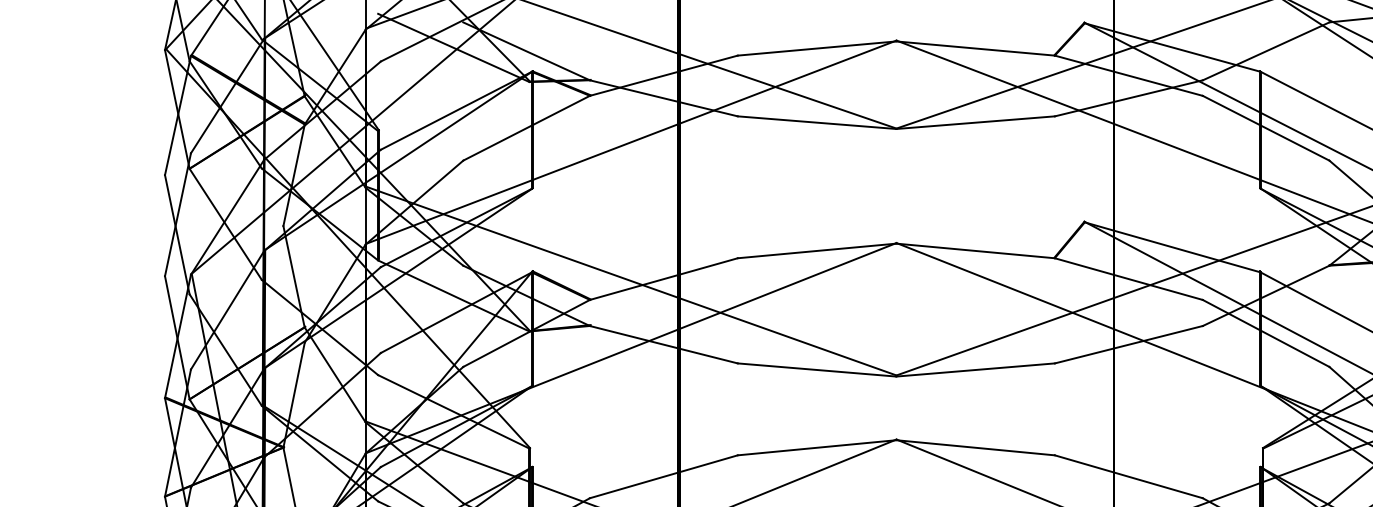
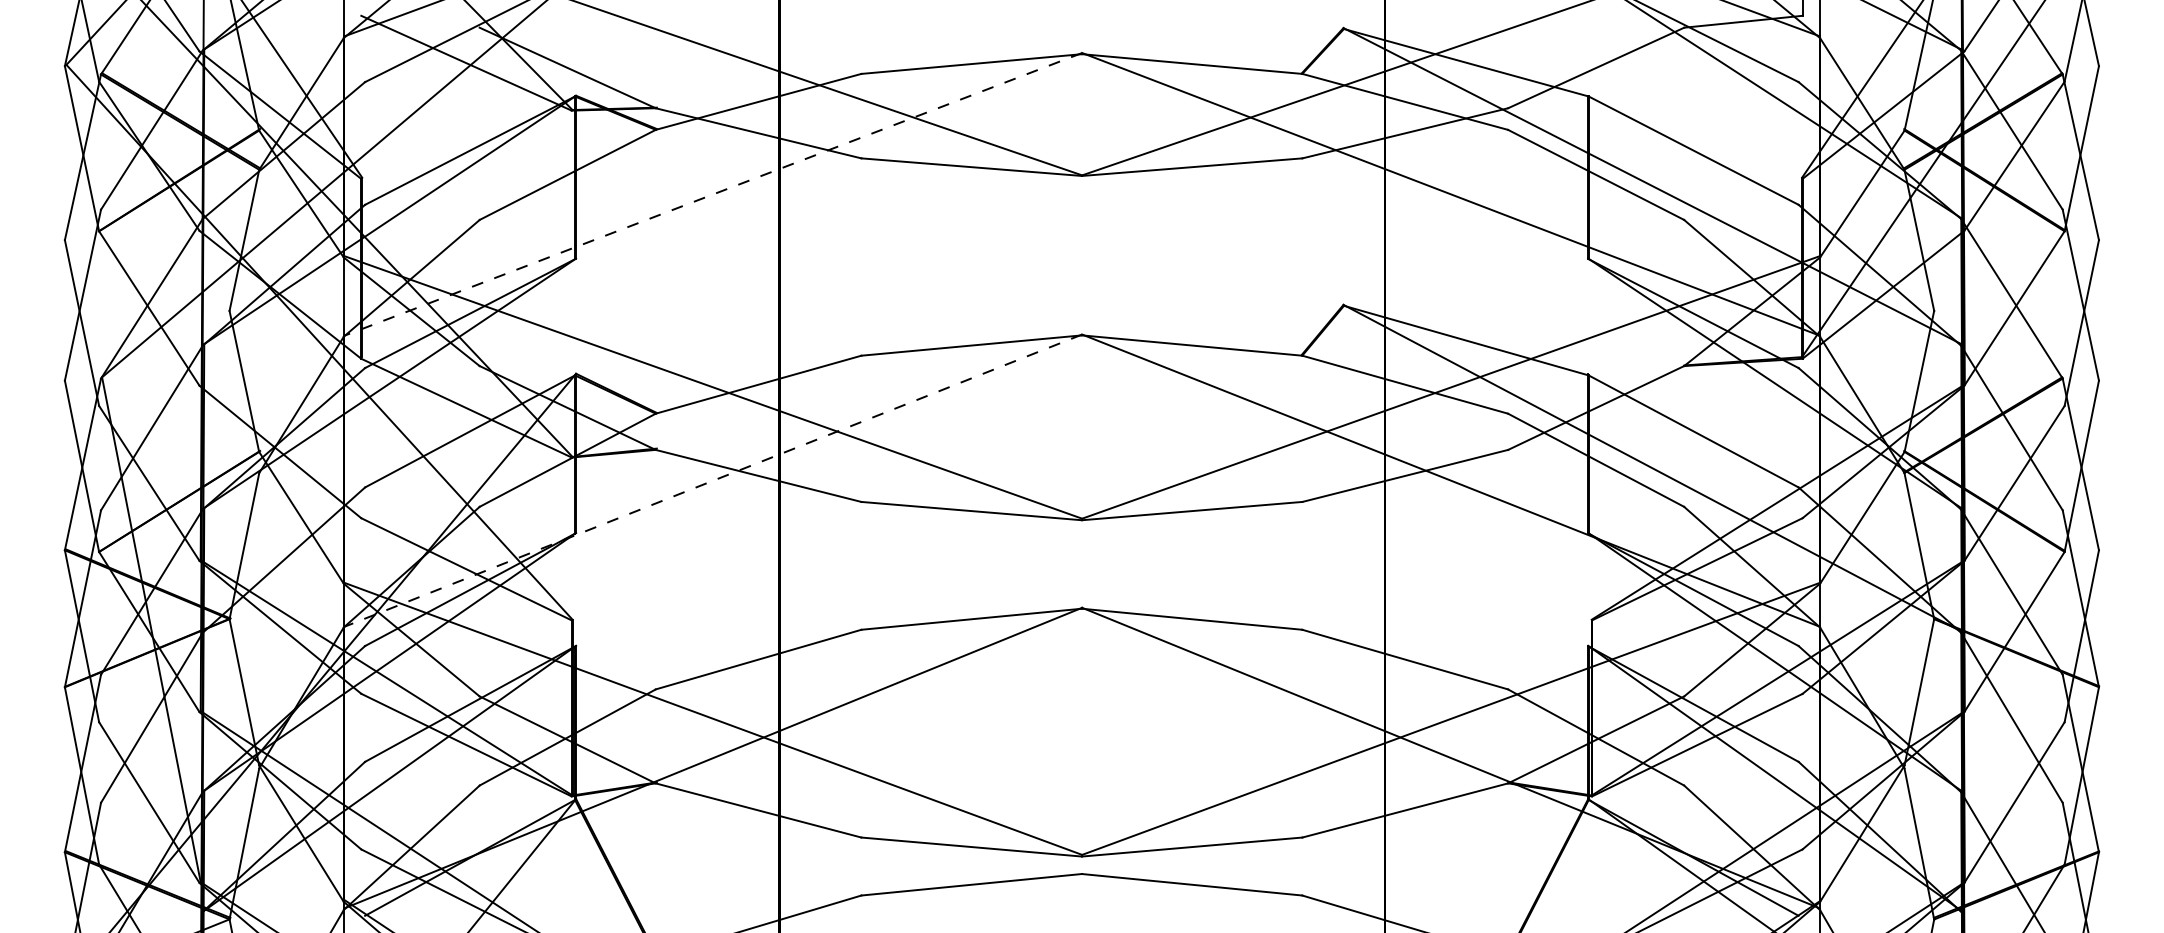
line: (630, 142) -> (712, 194), solid -> dashed
line: (631, 347) -> (713, 480), solid -> dashed

